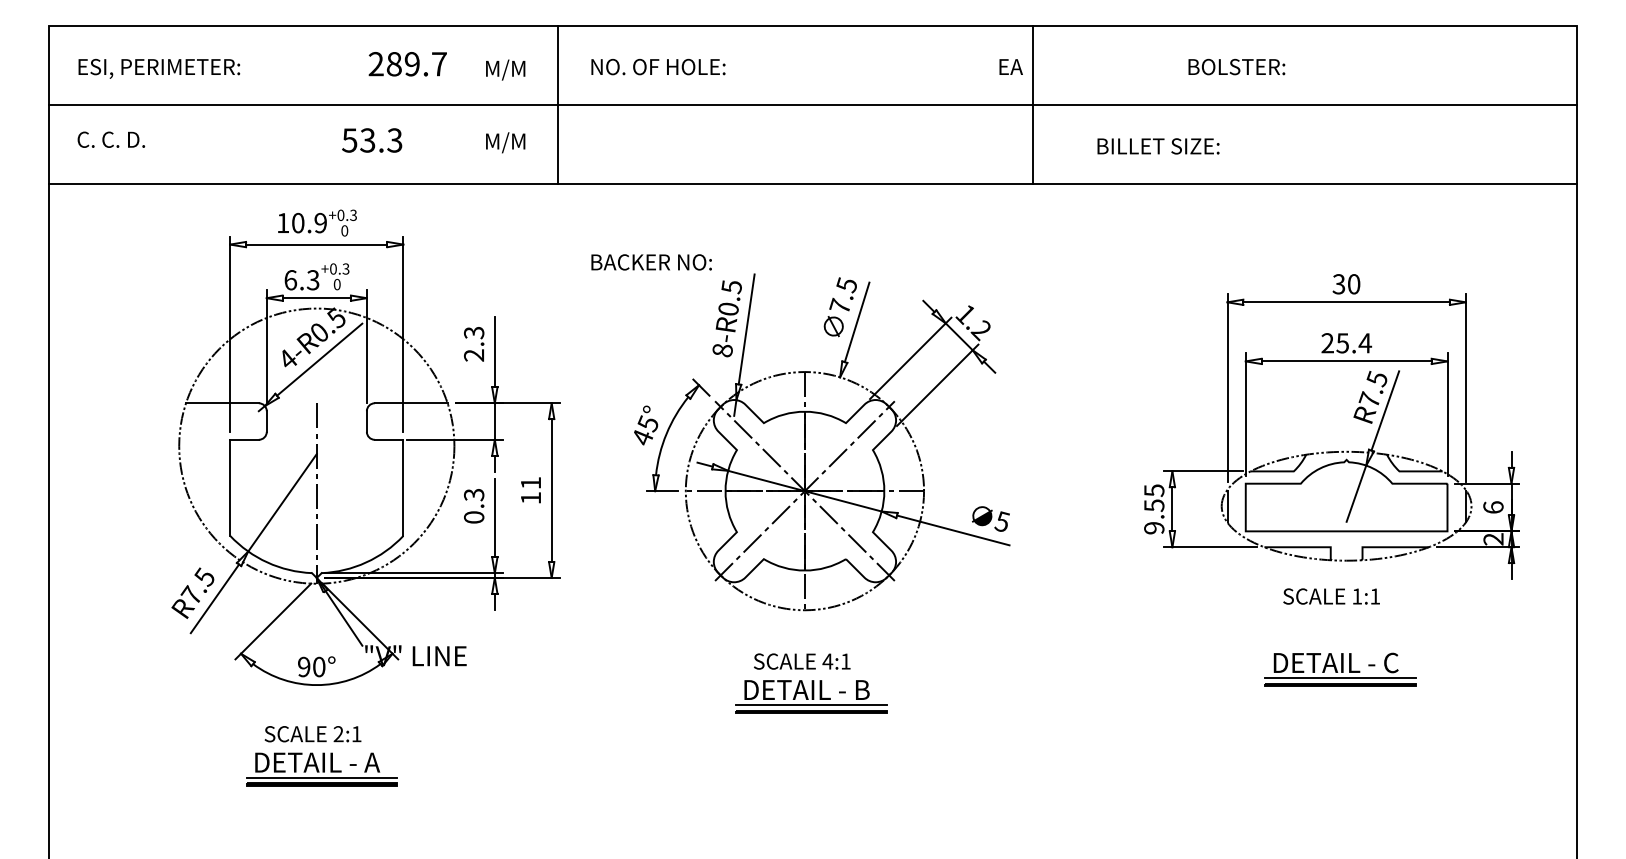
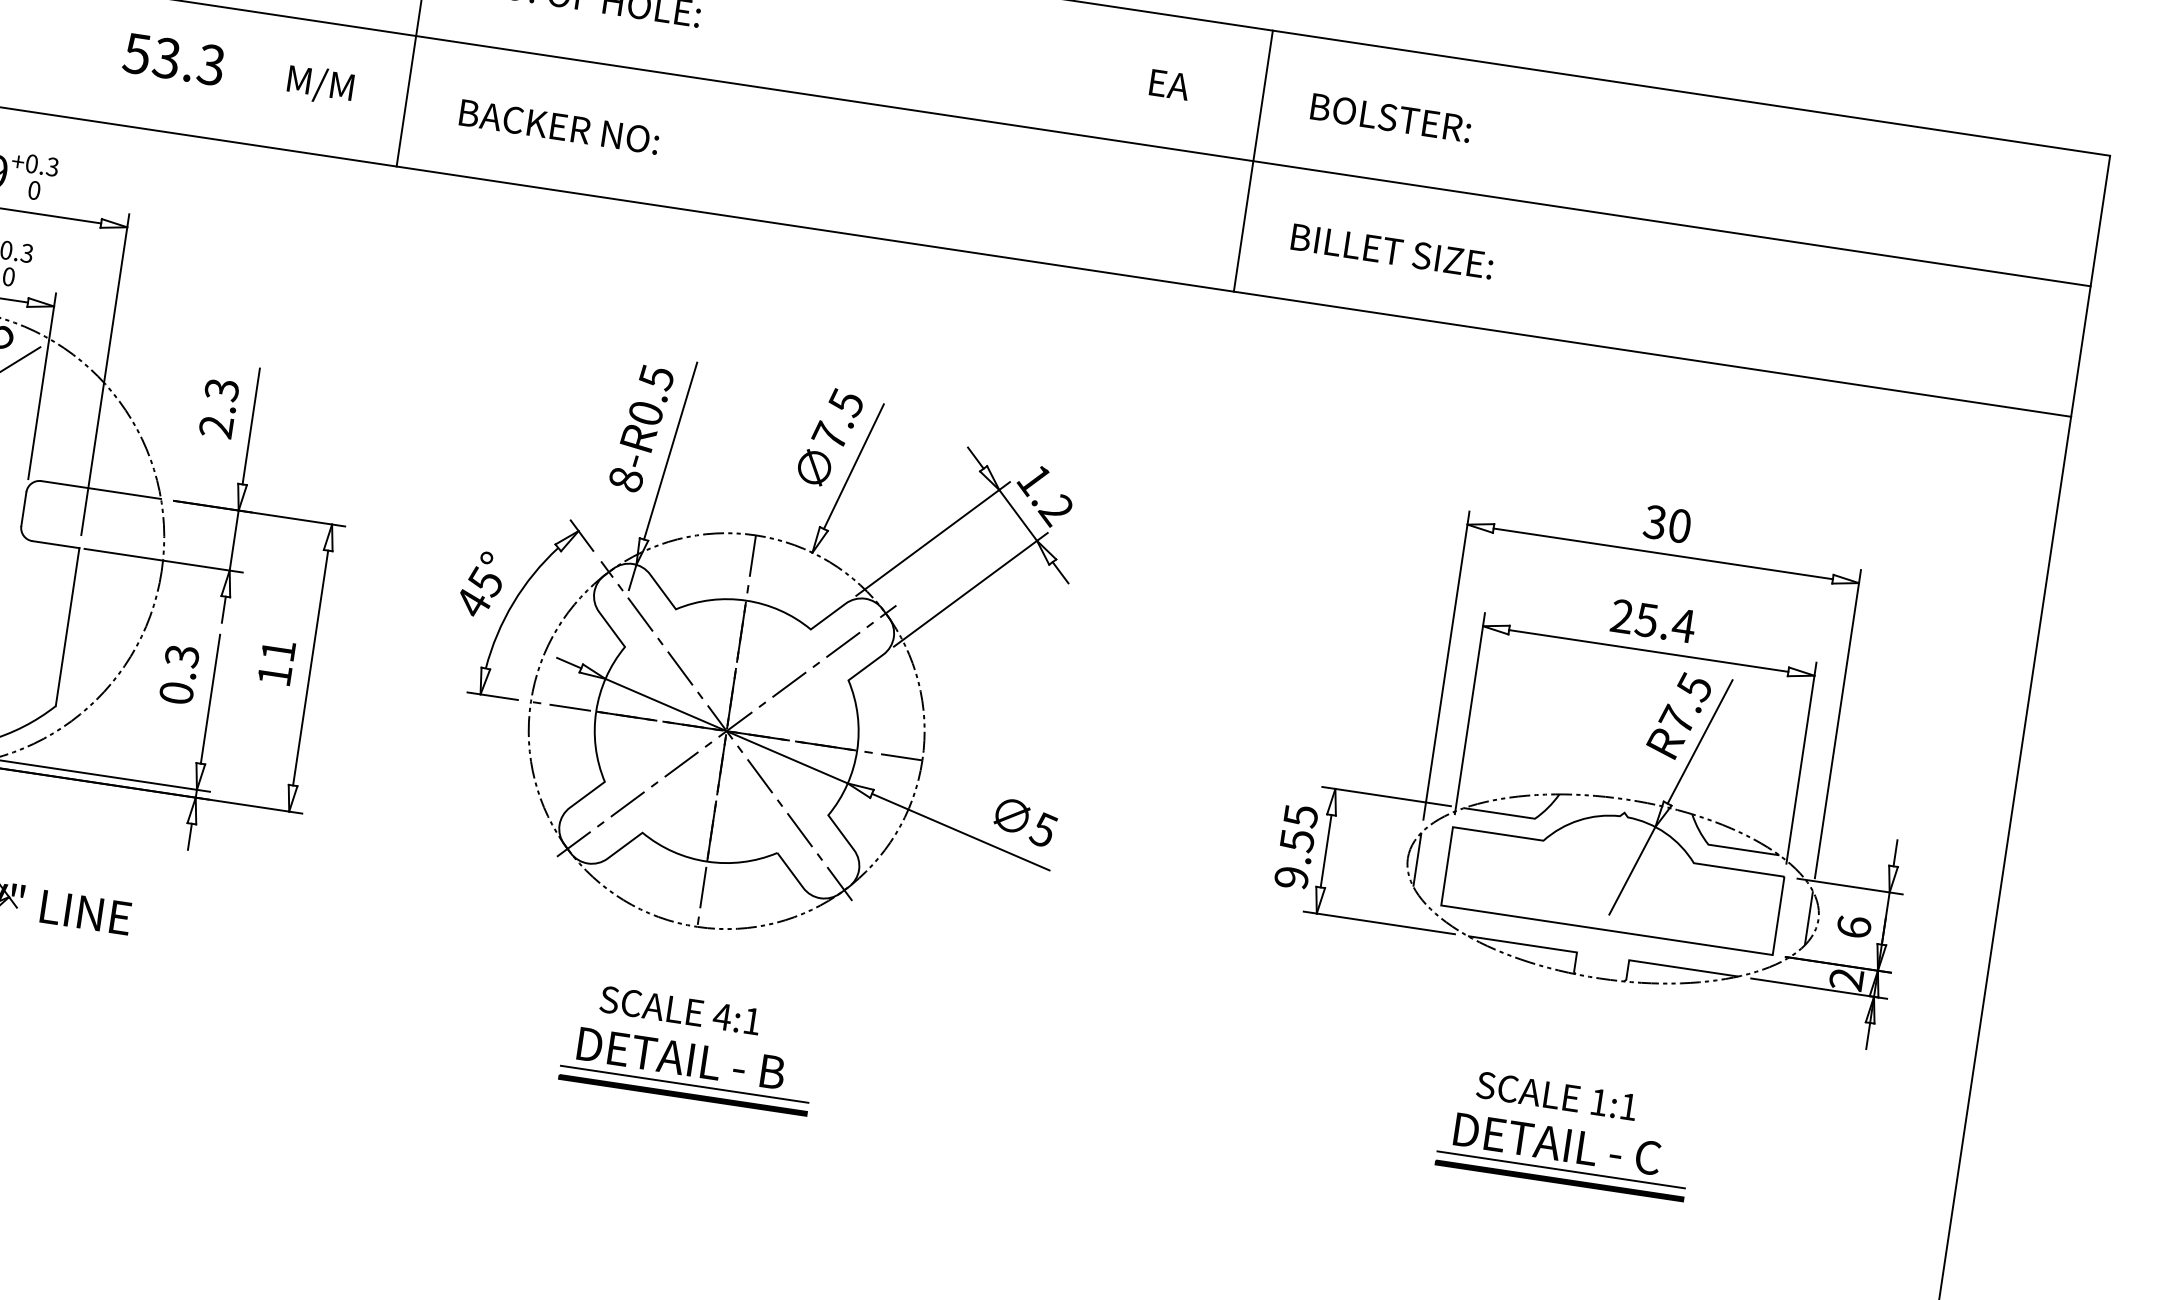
text: (1236, 66) -> (1390, 116), moved
line: (1032, 104) -> (1253, 160), moved
text: (372, 140) -> (174, 59), moved
text: (651, 262) -> (559, 127), moved
text: (1331, 596) -> (1556, 1096), moved

